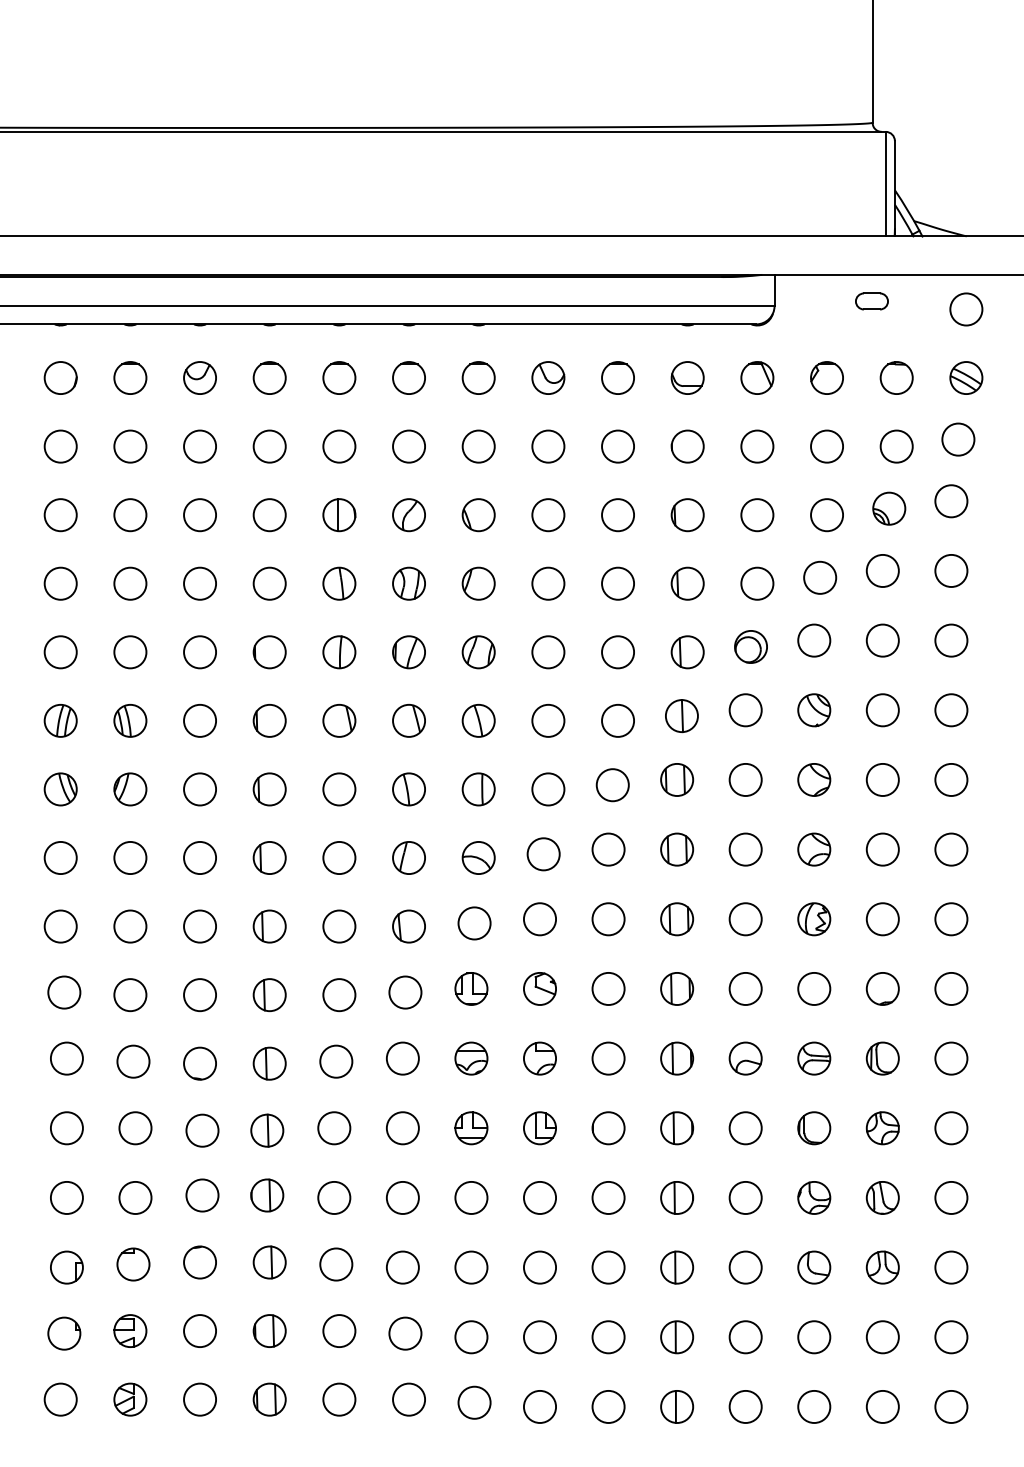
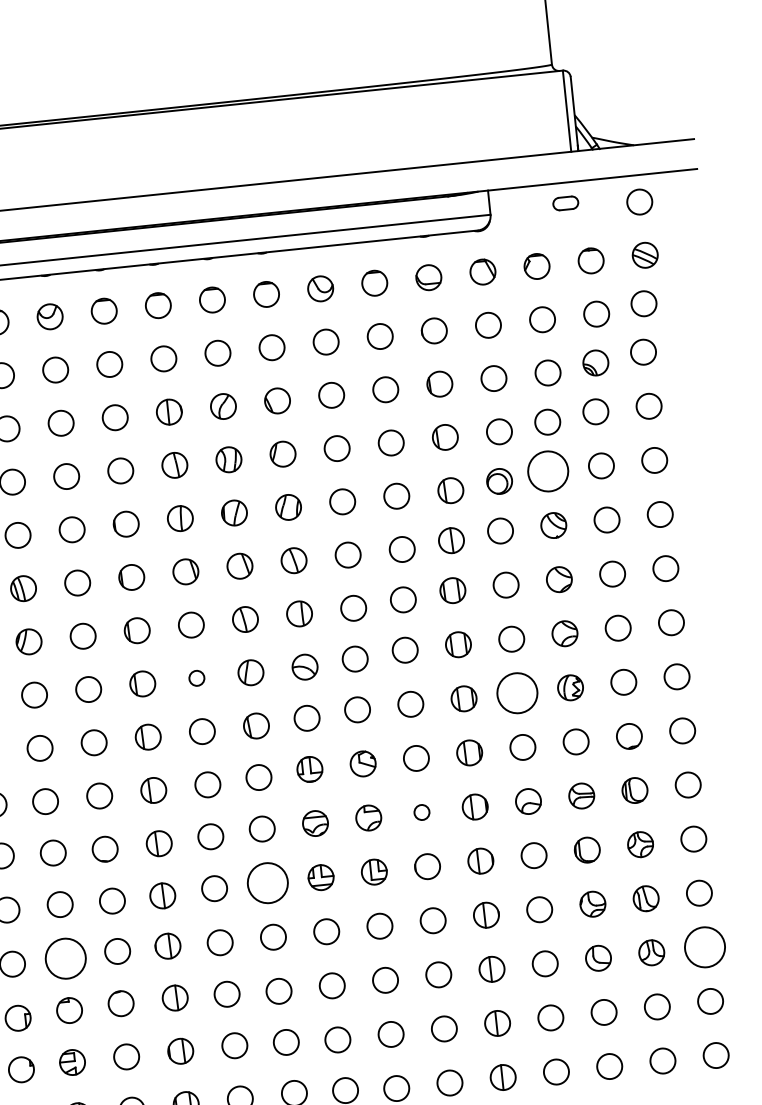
circle: (814, 640) -> (548, 471), size x1.6
circle: (339, 857) -> (196, 677), size x0.6
circle: (745, 919) -> (517, 693), size x1.6
circle: (608, 1058) -> (421, 812), size x0.6
circle: (402, 1128) -> (267, 883), size x1.6
circle: (135, 1197) -> (65, 958), size x1.6
circle: (951, 1267) -> (705, 947), size x1.6

